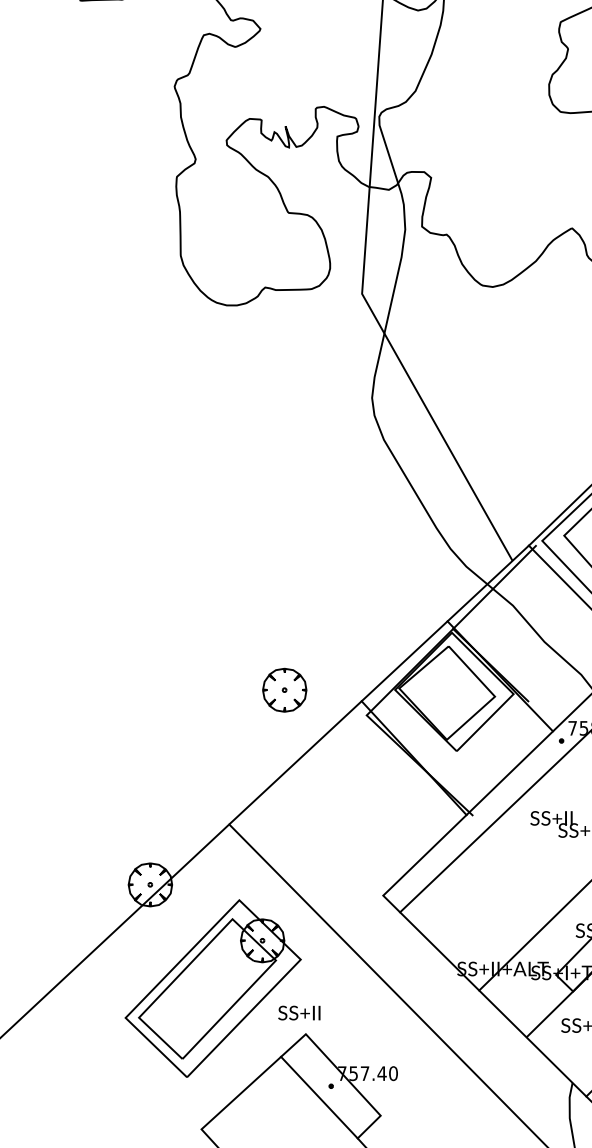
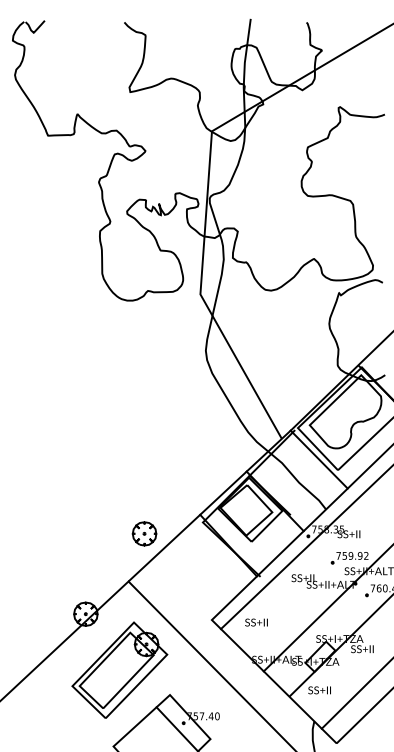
part: (284, 689) -> (144, 533), moved
text: (299, 1012) -> (256, 622), moved

